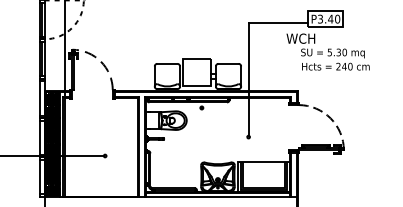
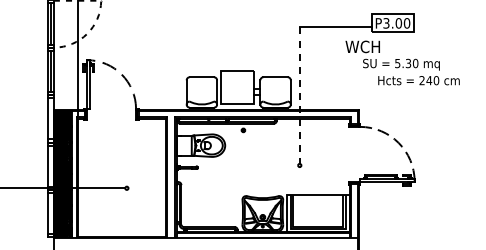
text: (330, 19) -> (398, 23), P3.40 -> P3.00
text: (335, 66) -> (418, 80), moved
line: (248, 79) -> (299, 96), solid -> dashed

